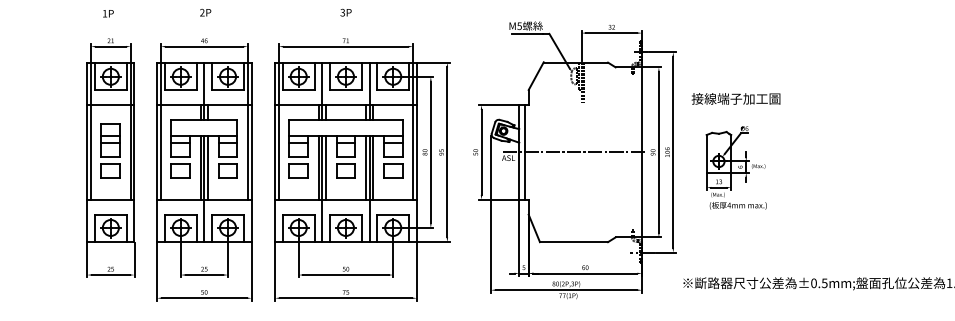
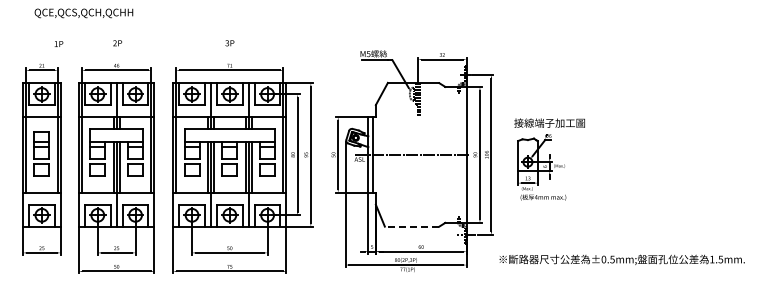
text: (107, 13) -> (58, 43), moved
text: (735, 98) -> (549, 122), moved
line: (573, 241) -> (411, 226), solid -> dashed

